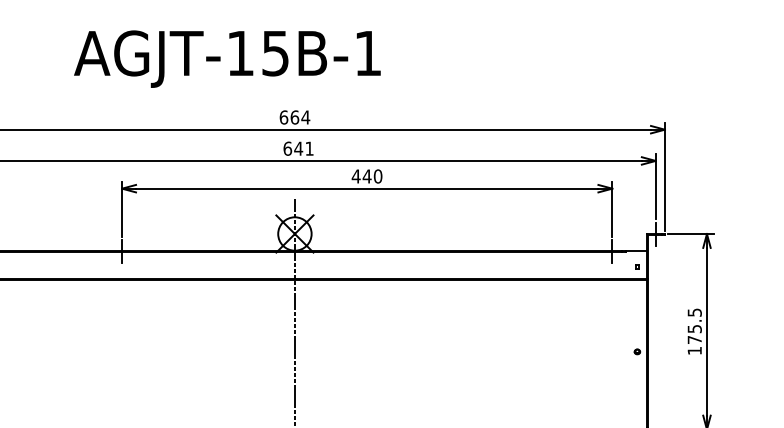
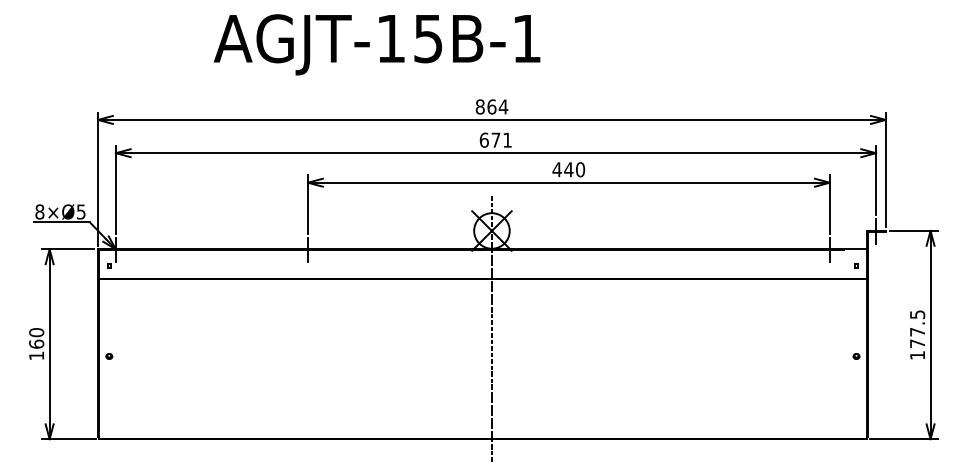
text: (226, 58) -> (376, 44), moved
text: (283, 117) -> (479, 106), 664 -> 864
text: (298, 148) -> (495, 139), 641 -> 671
text: (694, 329) -> (917, 332), 175.5 -> 177.5

